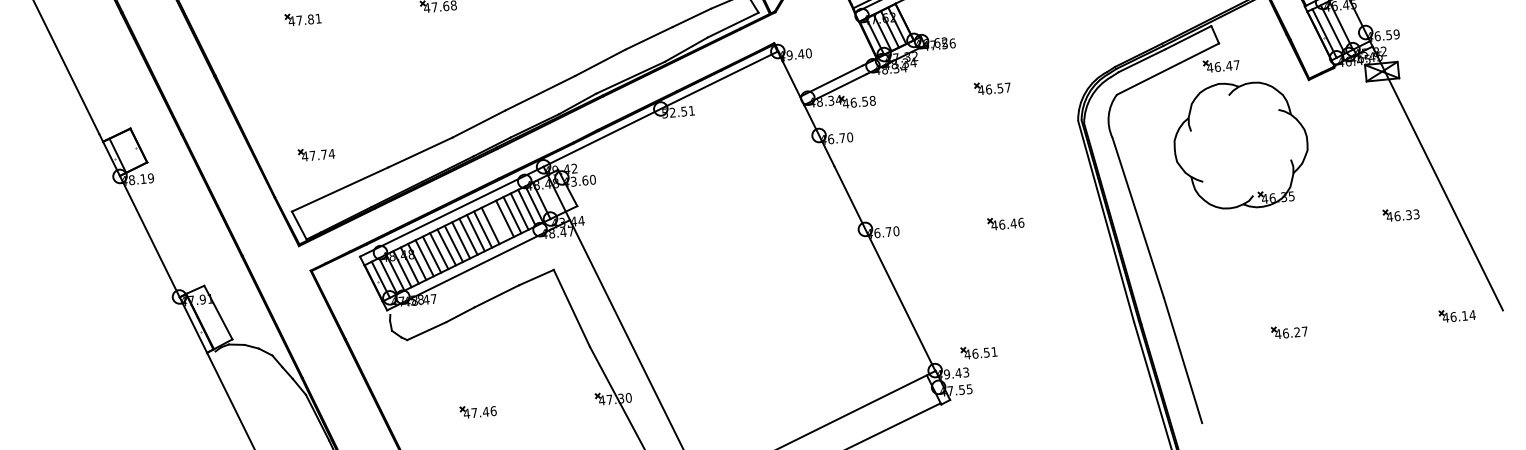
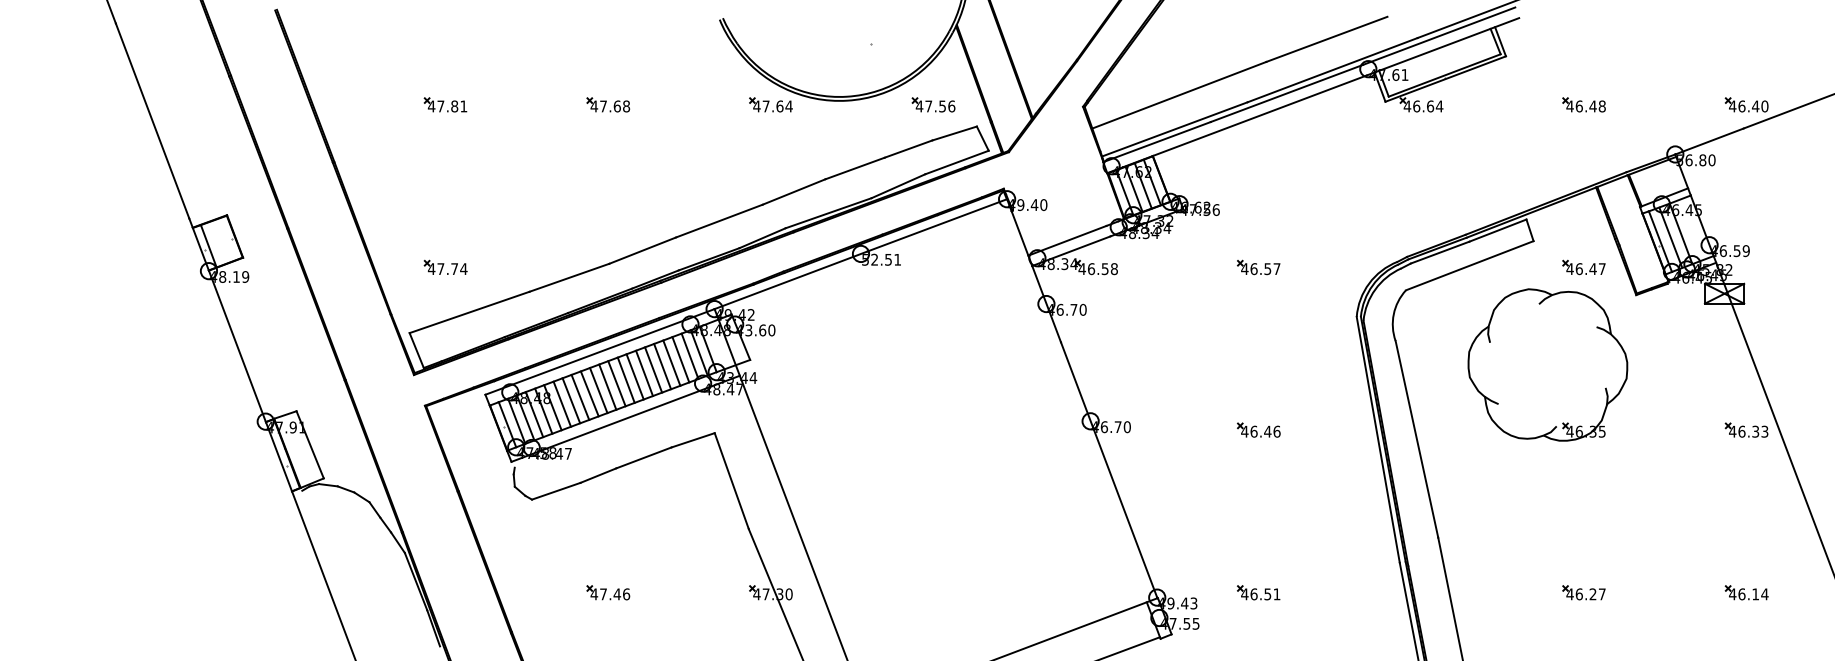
part: (1221, 65) -> (1583, 267), moved
part: (1401, 213) -> (1746, 429), moved
line: (497, 221) -> (653, 369), added
part: (1457, 315) -> (1746, 592), moved
part: (978, 351) -> (1258, 592), moved

